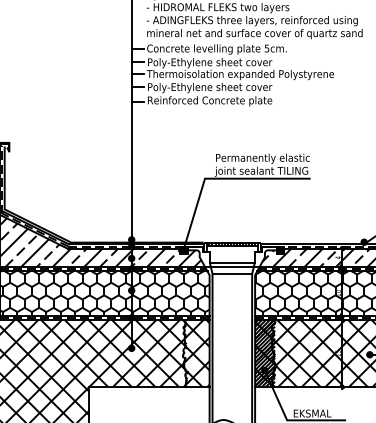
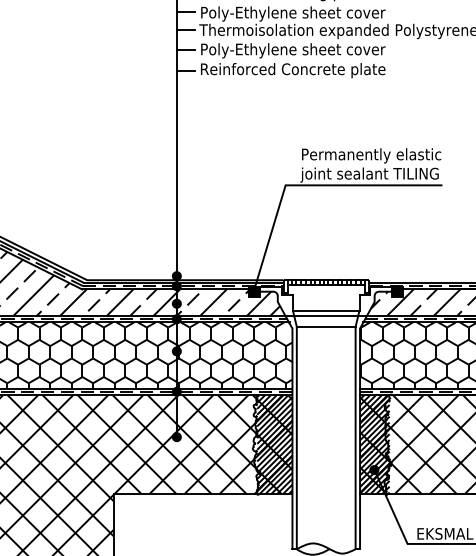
hatch: (197, 353) -> (274, 444), added

